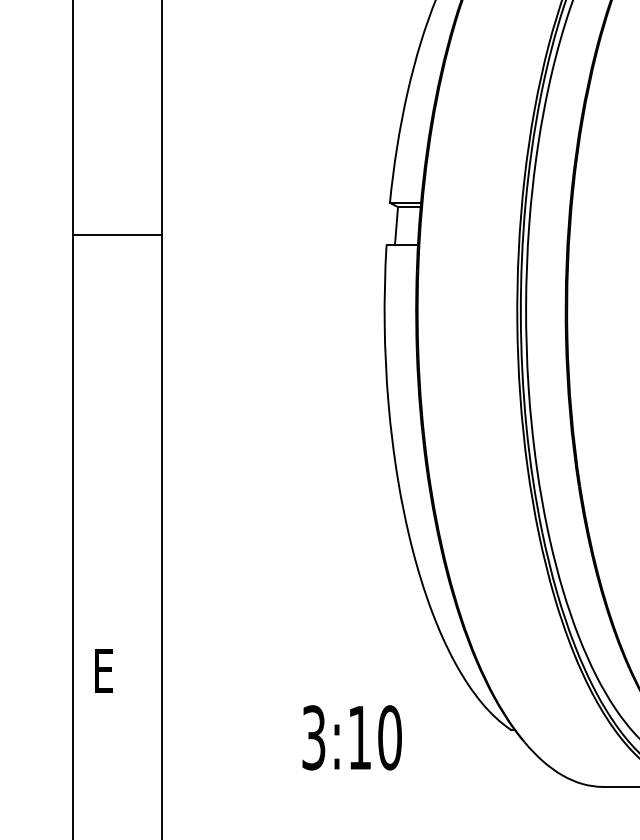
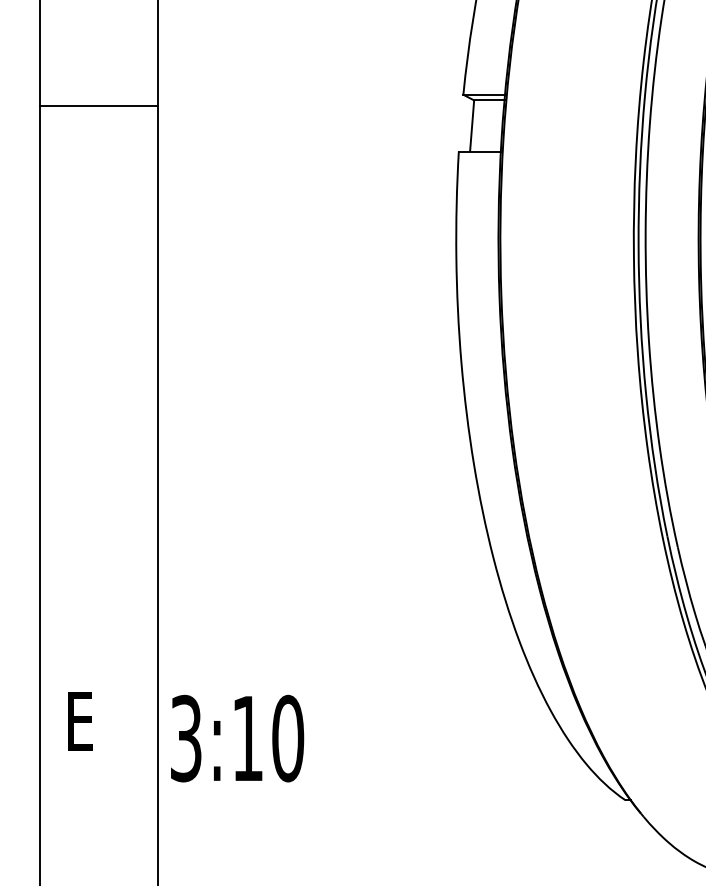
line: (117, 234) -> (98, 106), moved
text: (351, 737) -> (236, 738), moved

